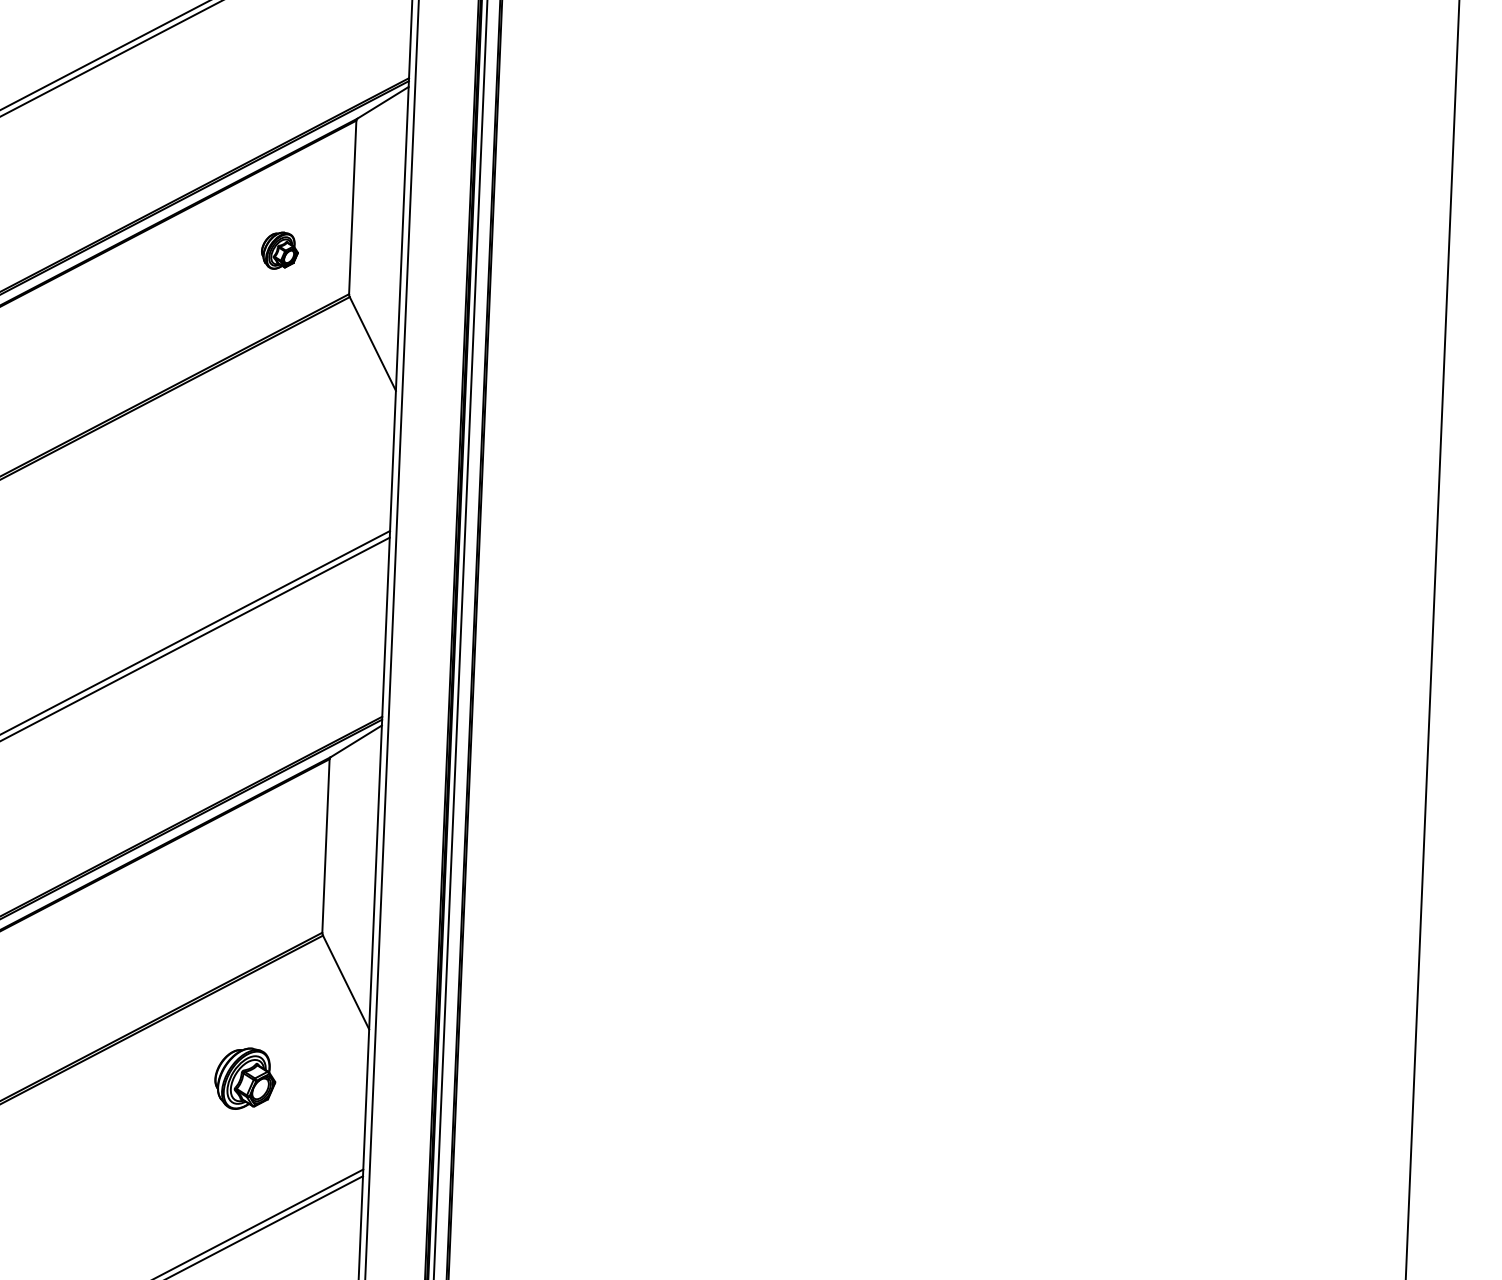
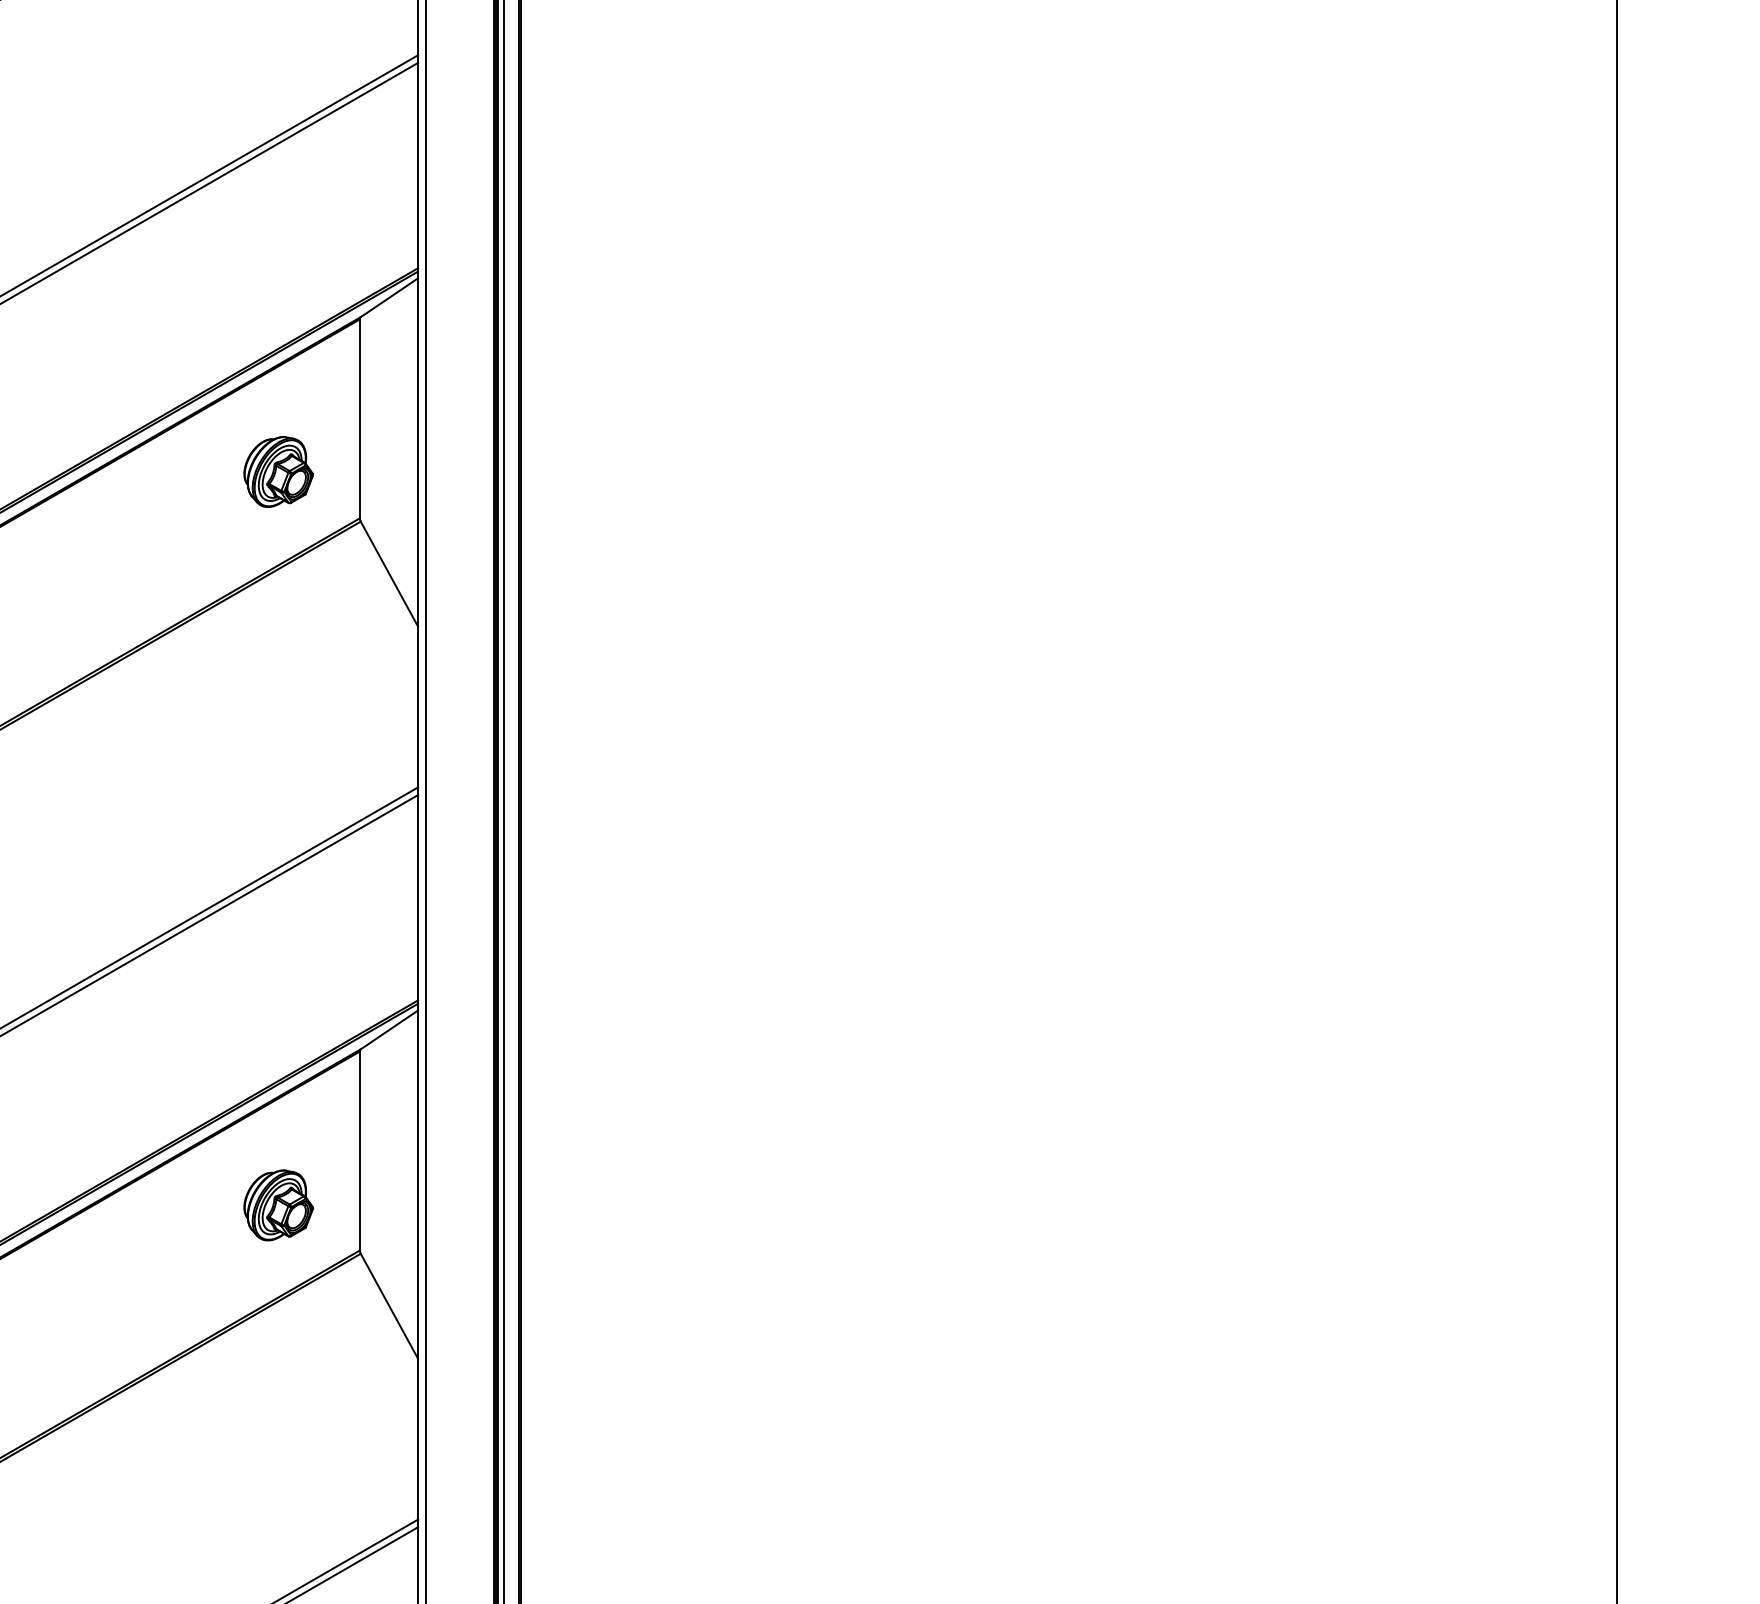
part: (279, 250) -> (278, 471), size x1.67
part: (245, 1078) -> (278, 1205), moved

